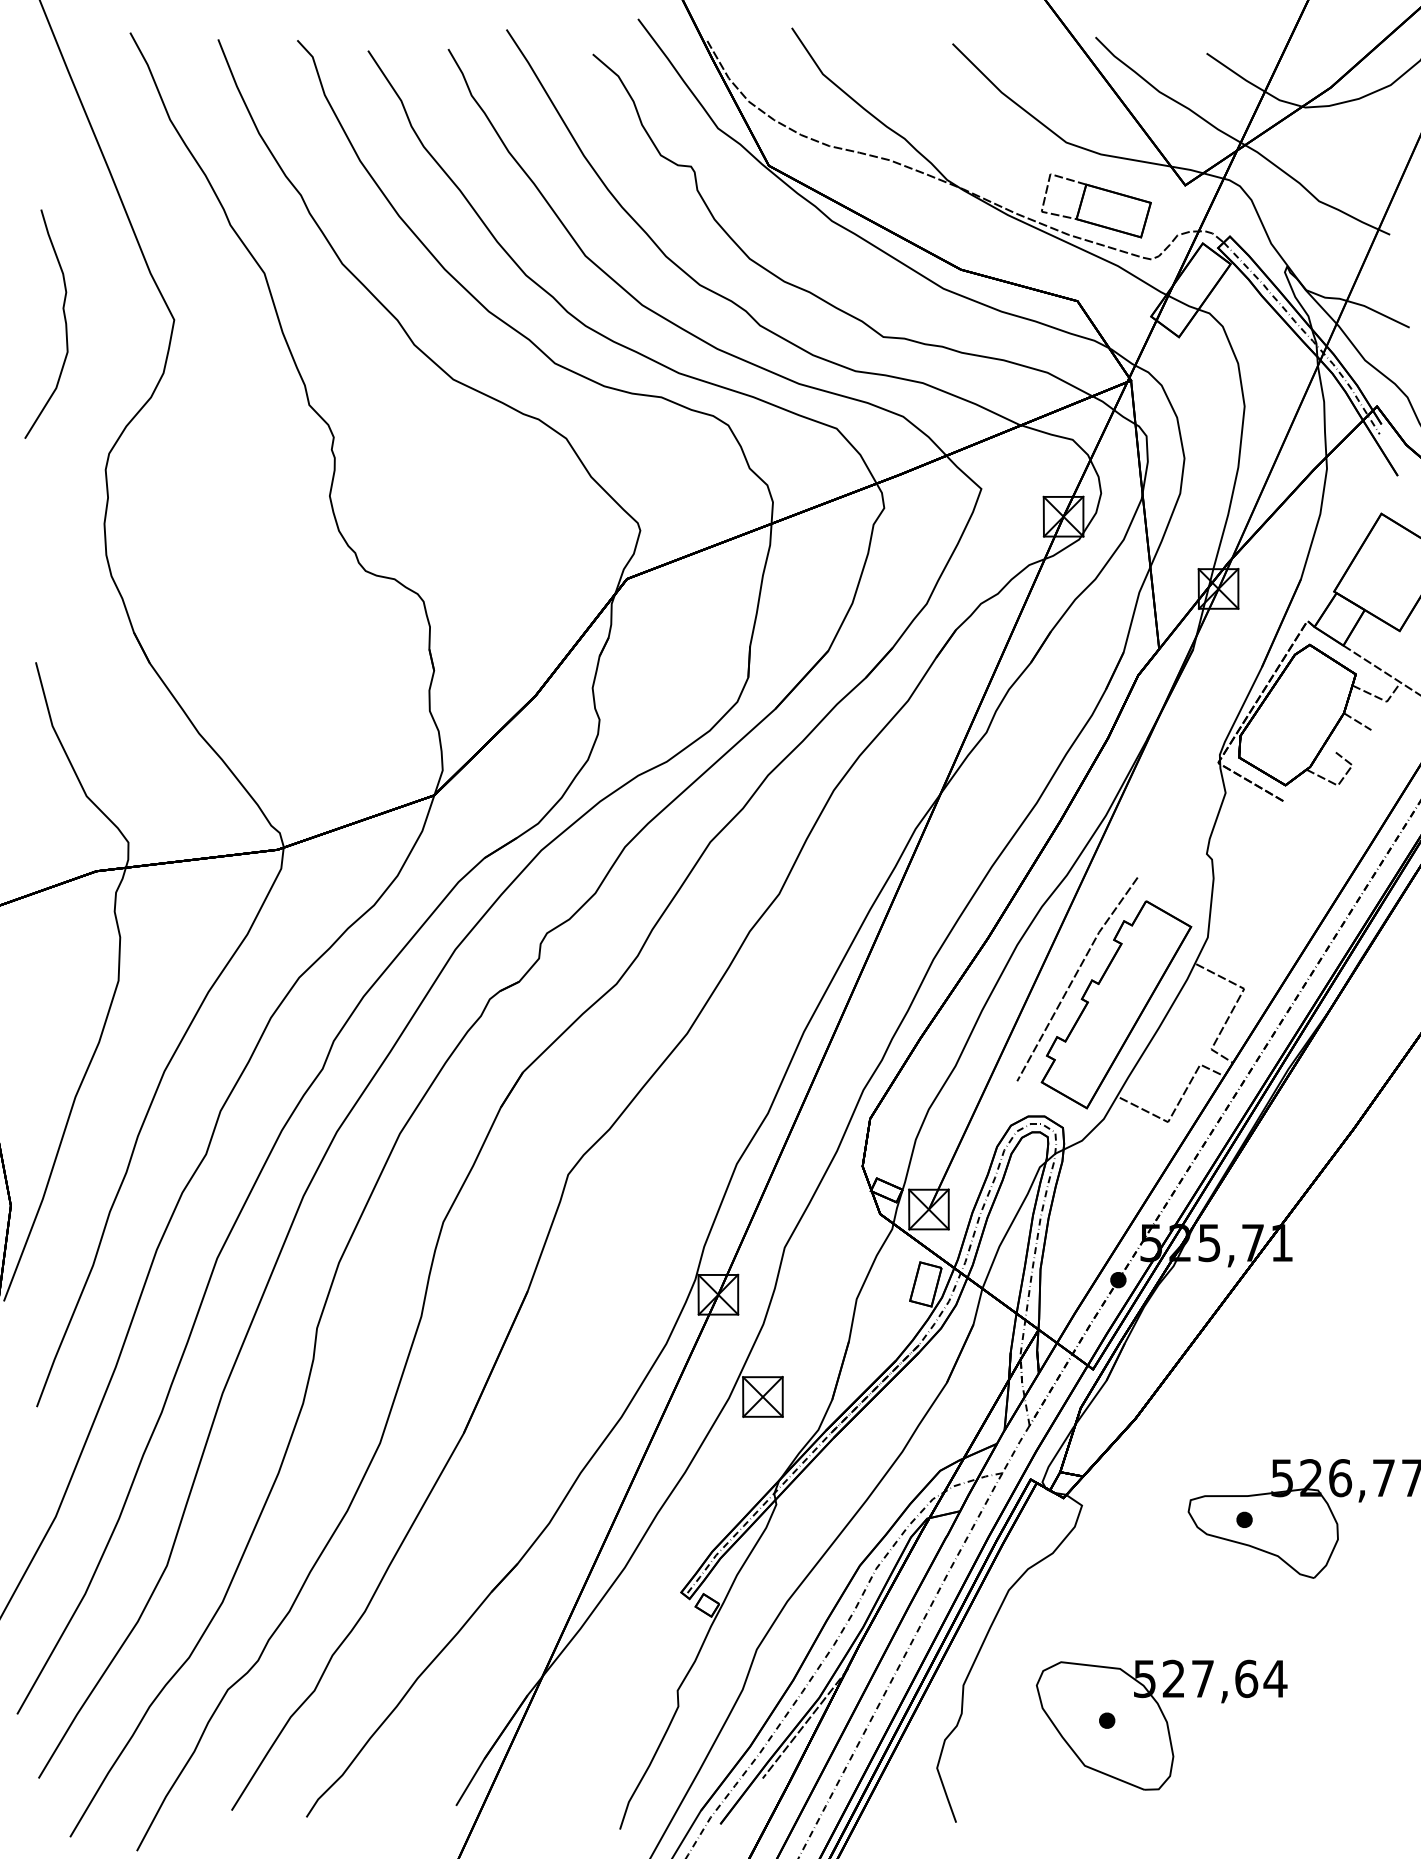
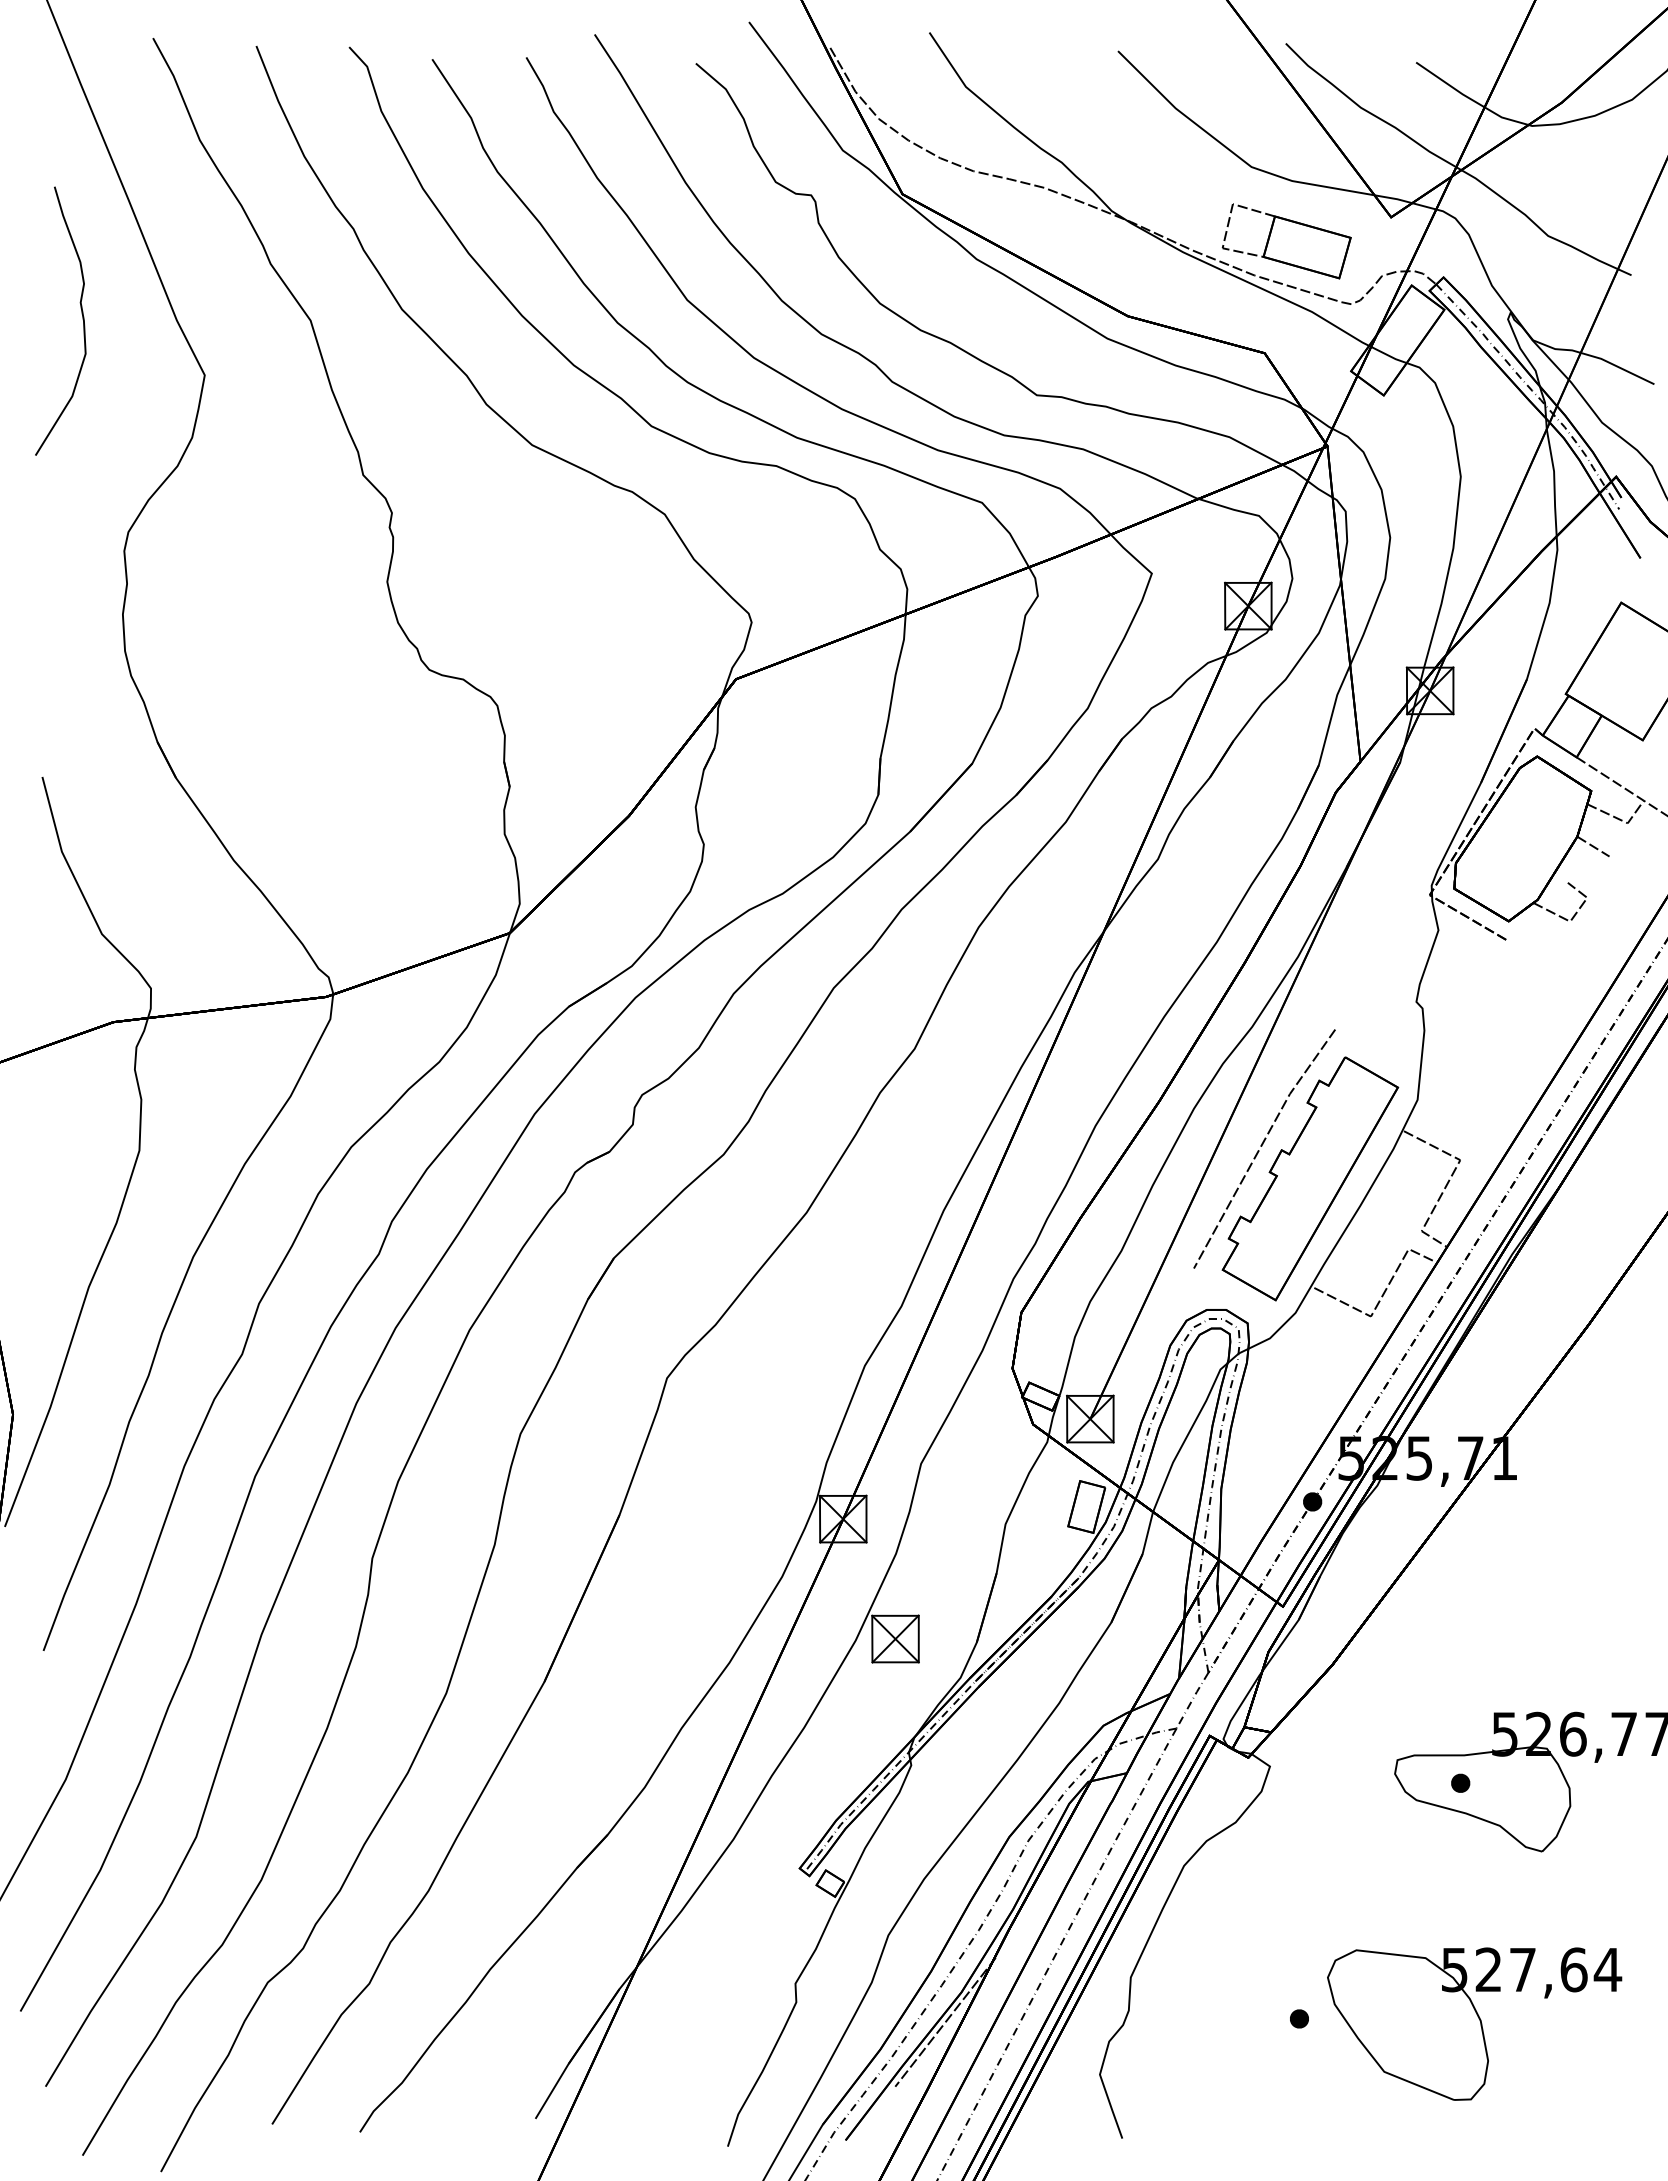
curve: (64, 318) -> (81, 314), moved
part: (1161, 1724) -> (1474, 2023), moved

